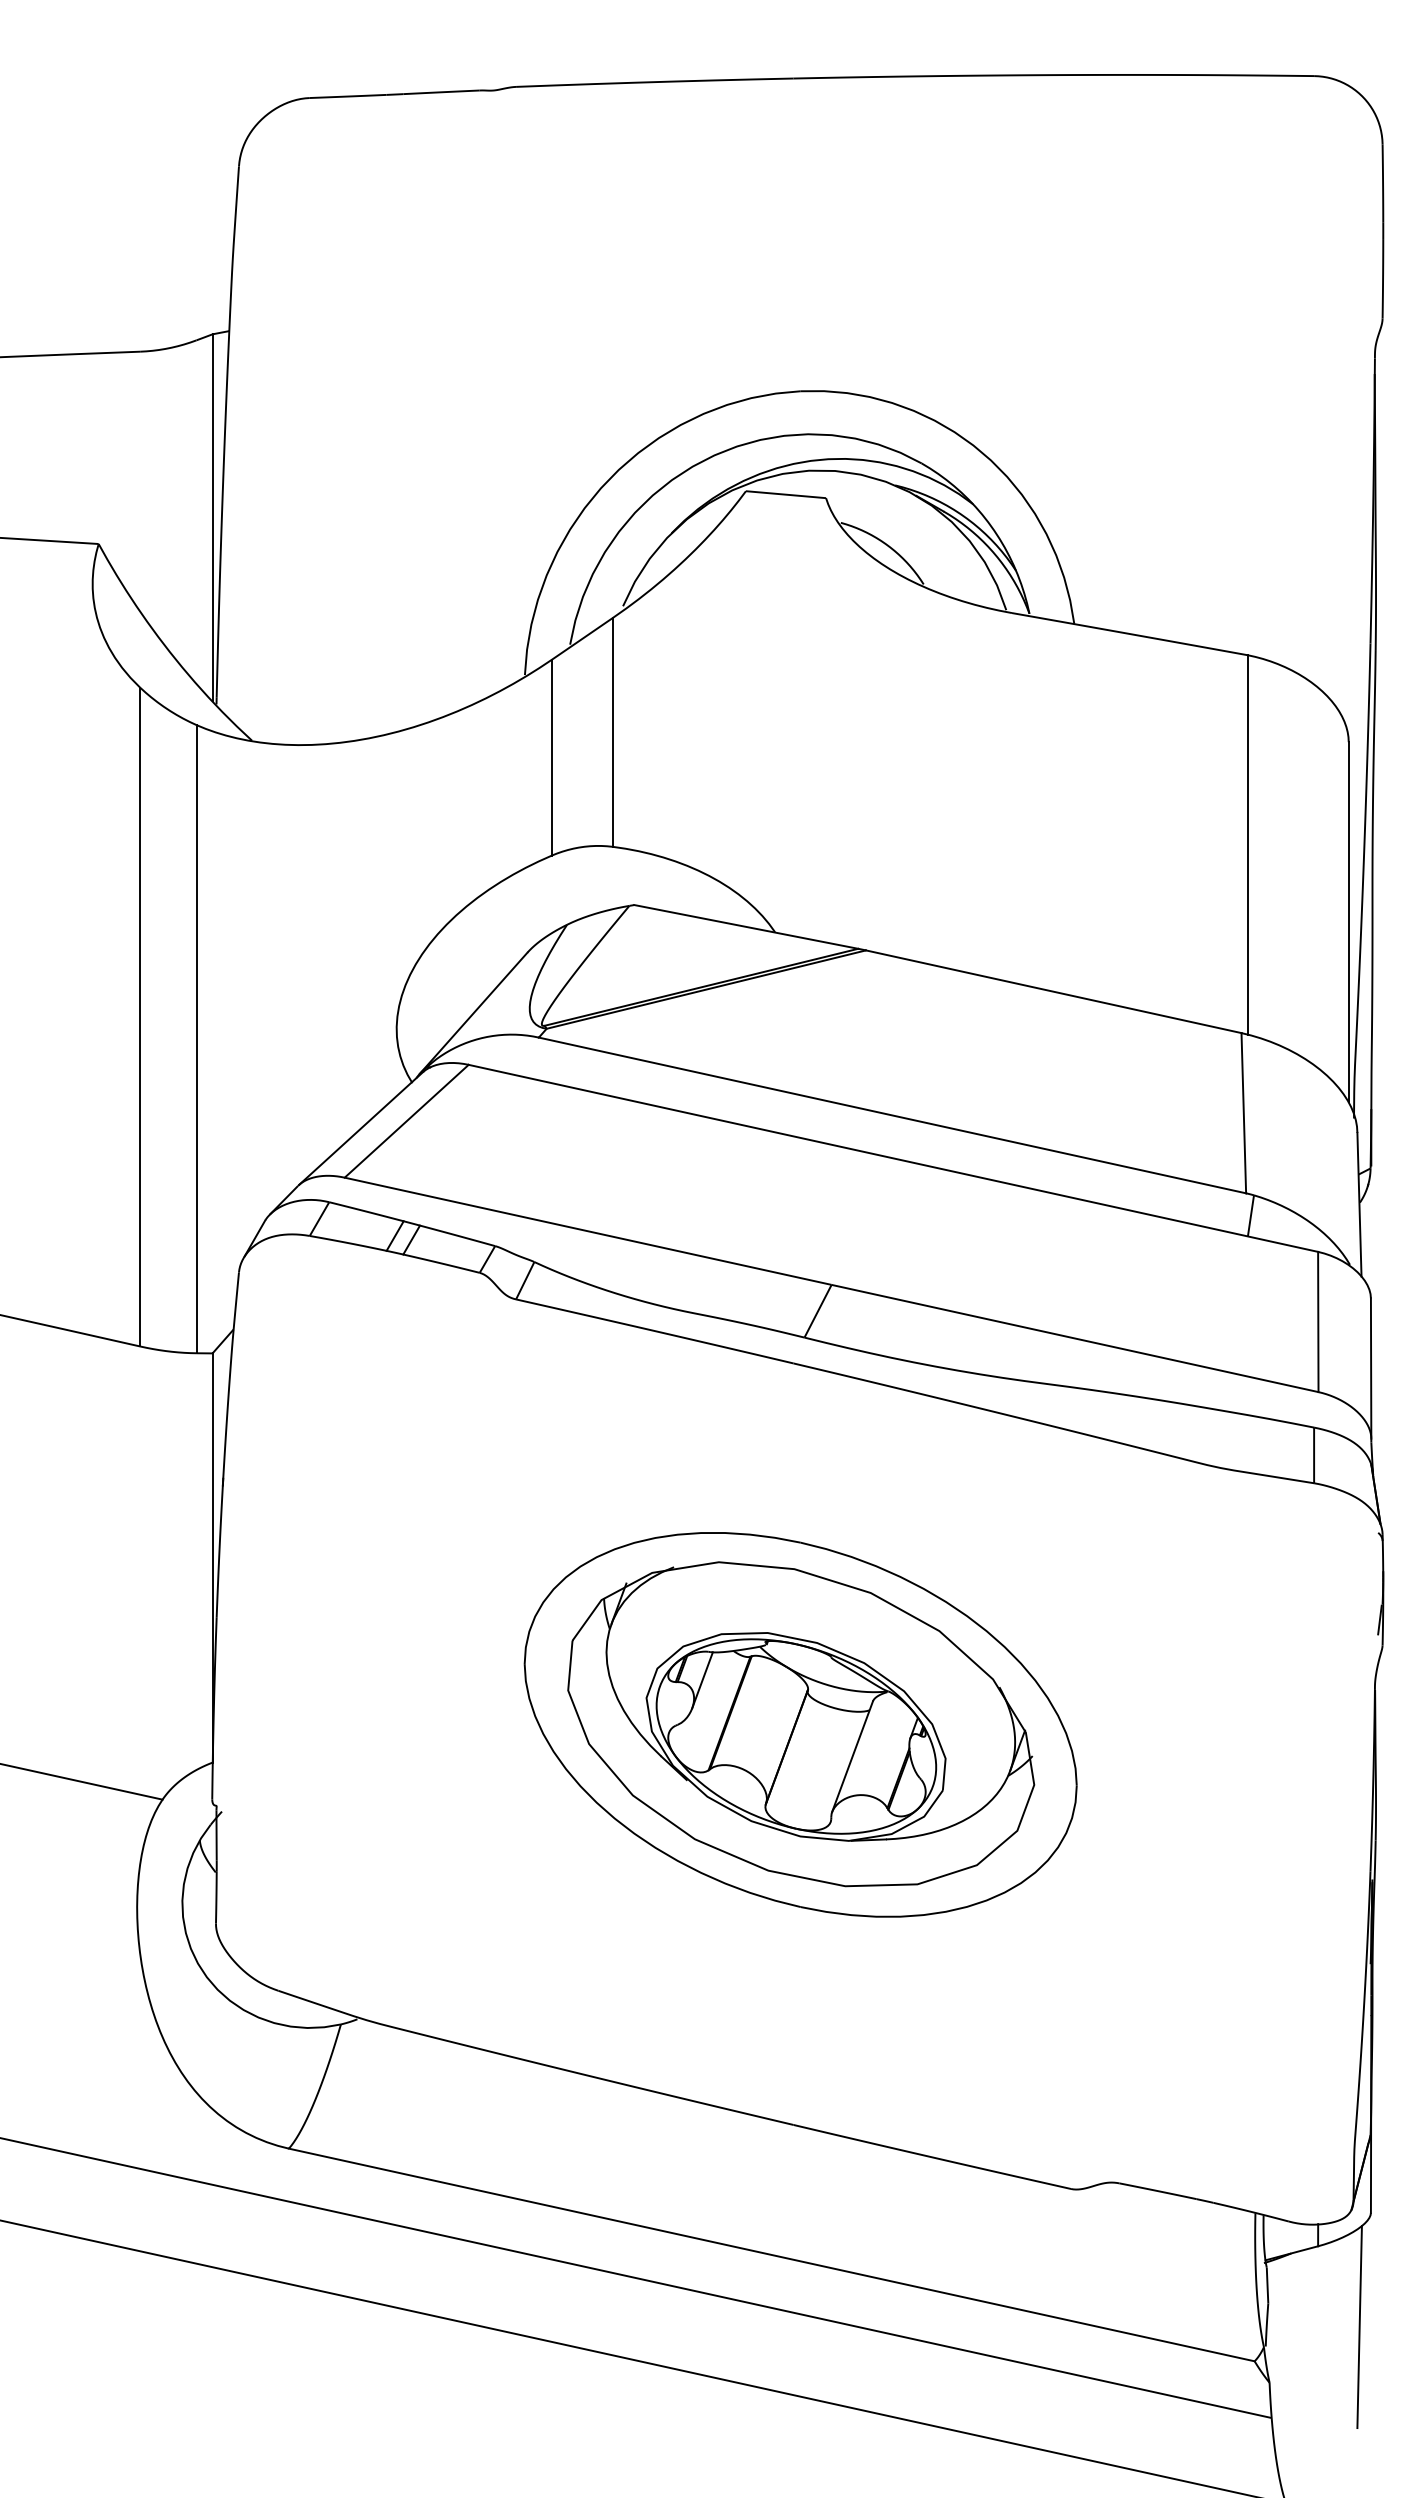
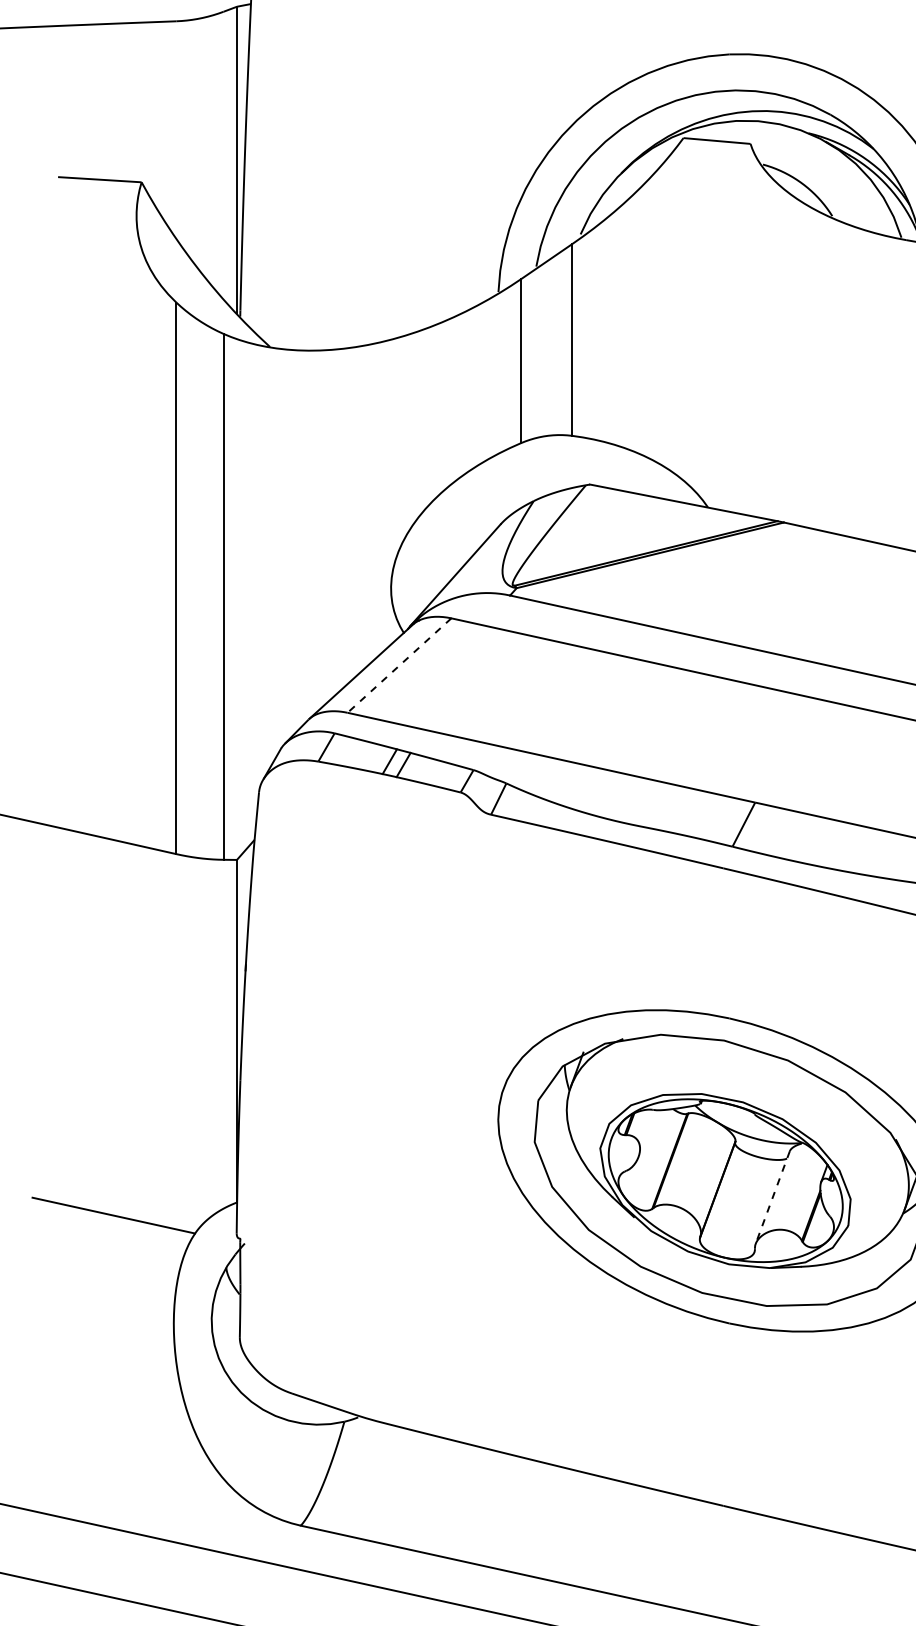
line: (406, 1121) -> (399, 665), solid -> dashed
line: (702, 1680) -> (647, 1133), removed
line: (852, 1757) -> (772, 1198), solid -> dashed

